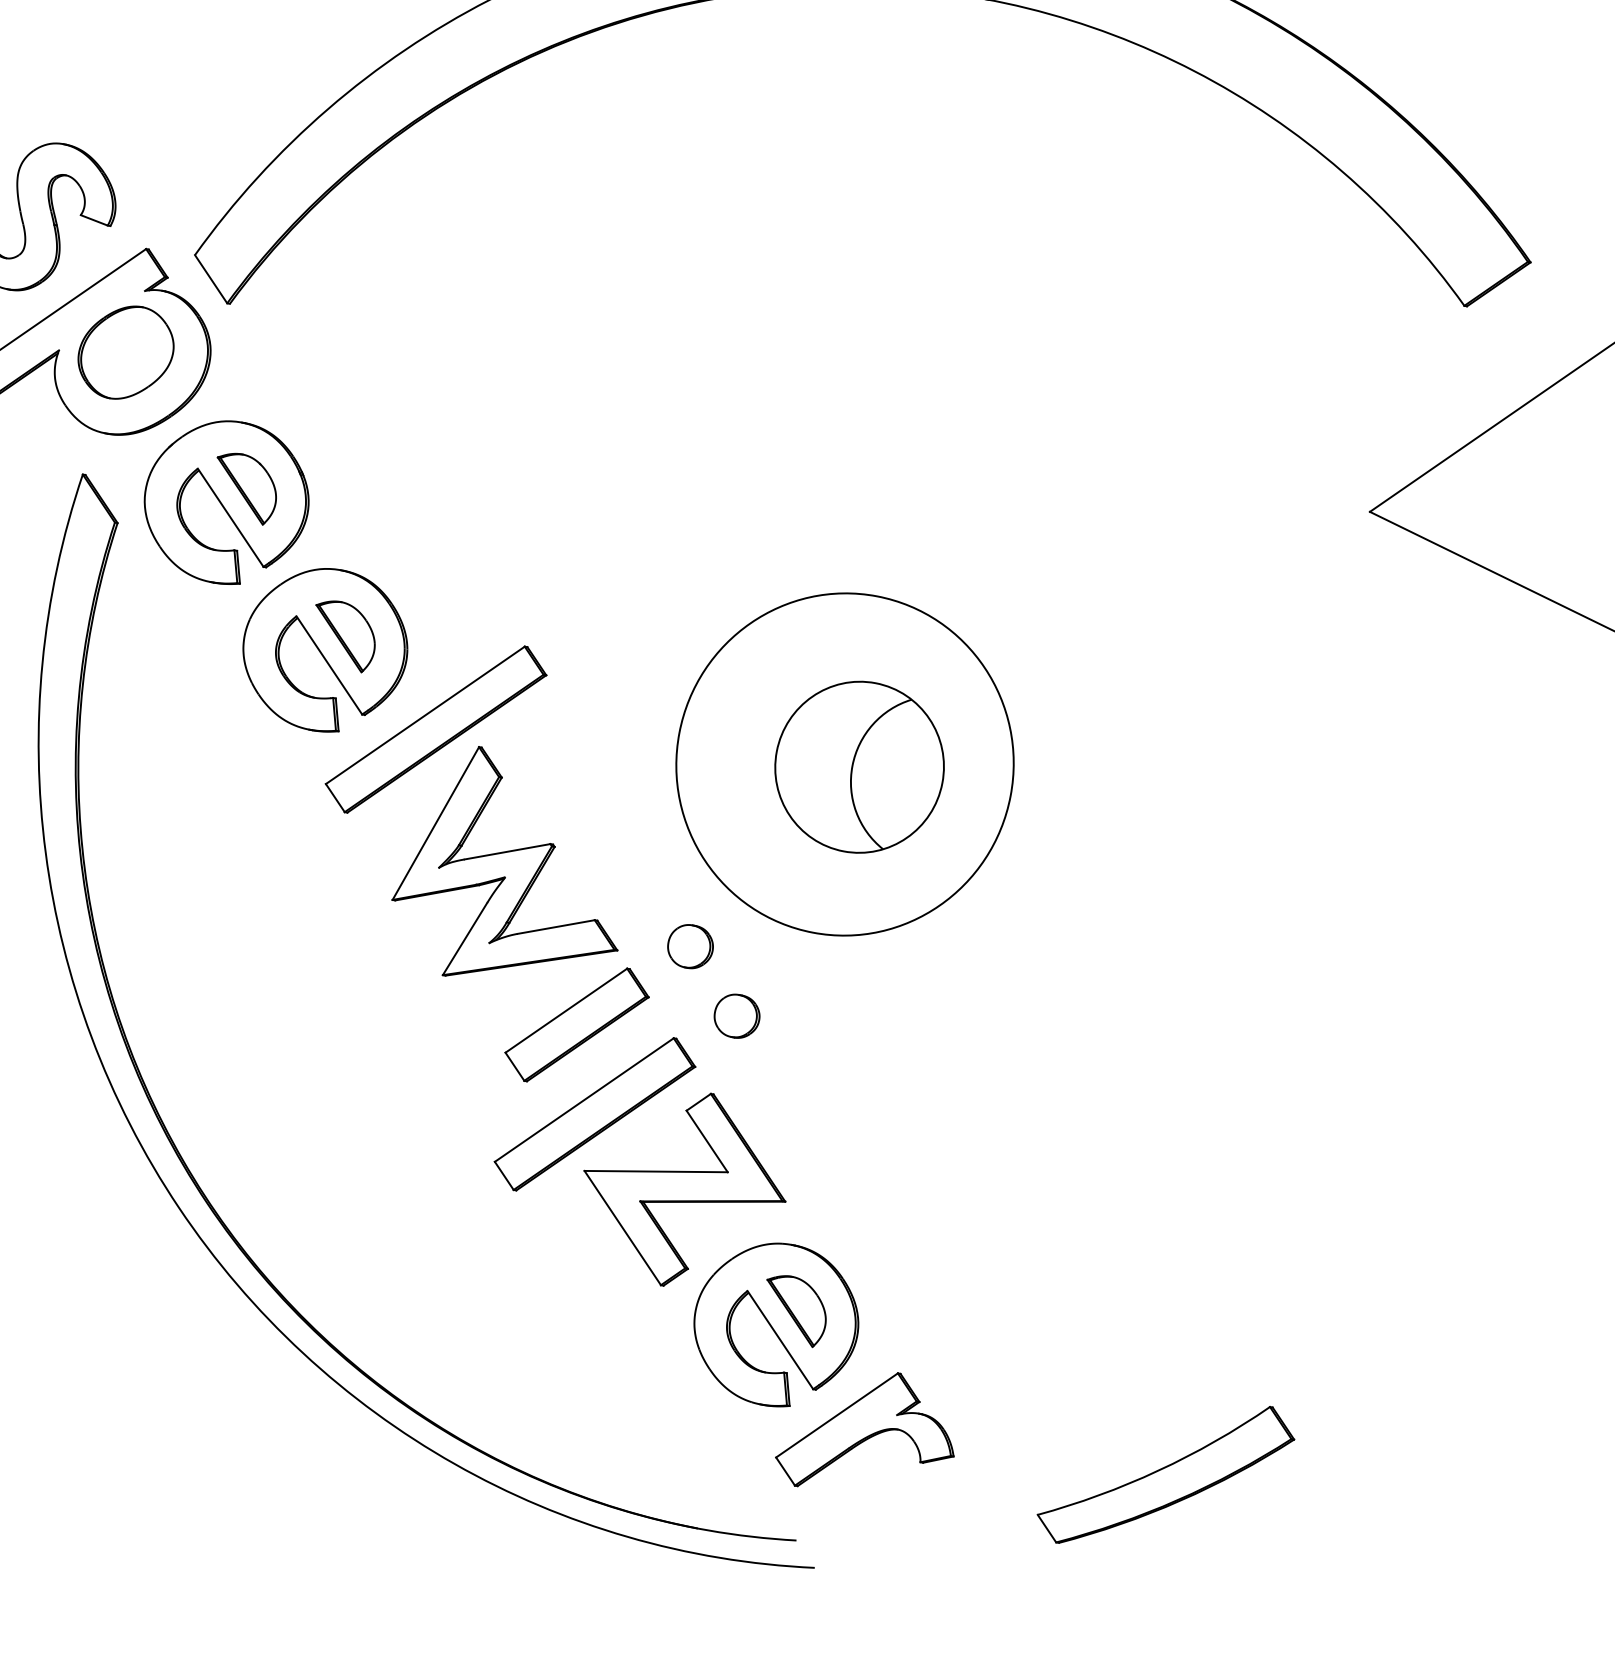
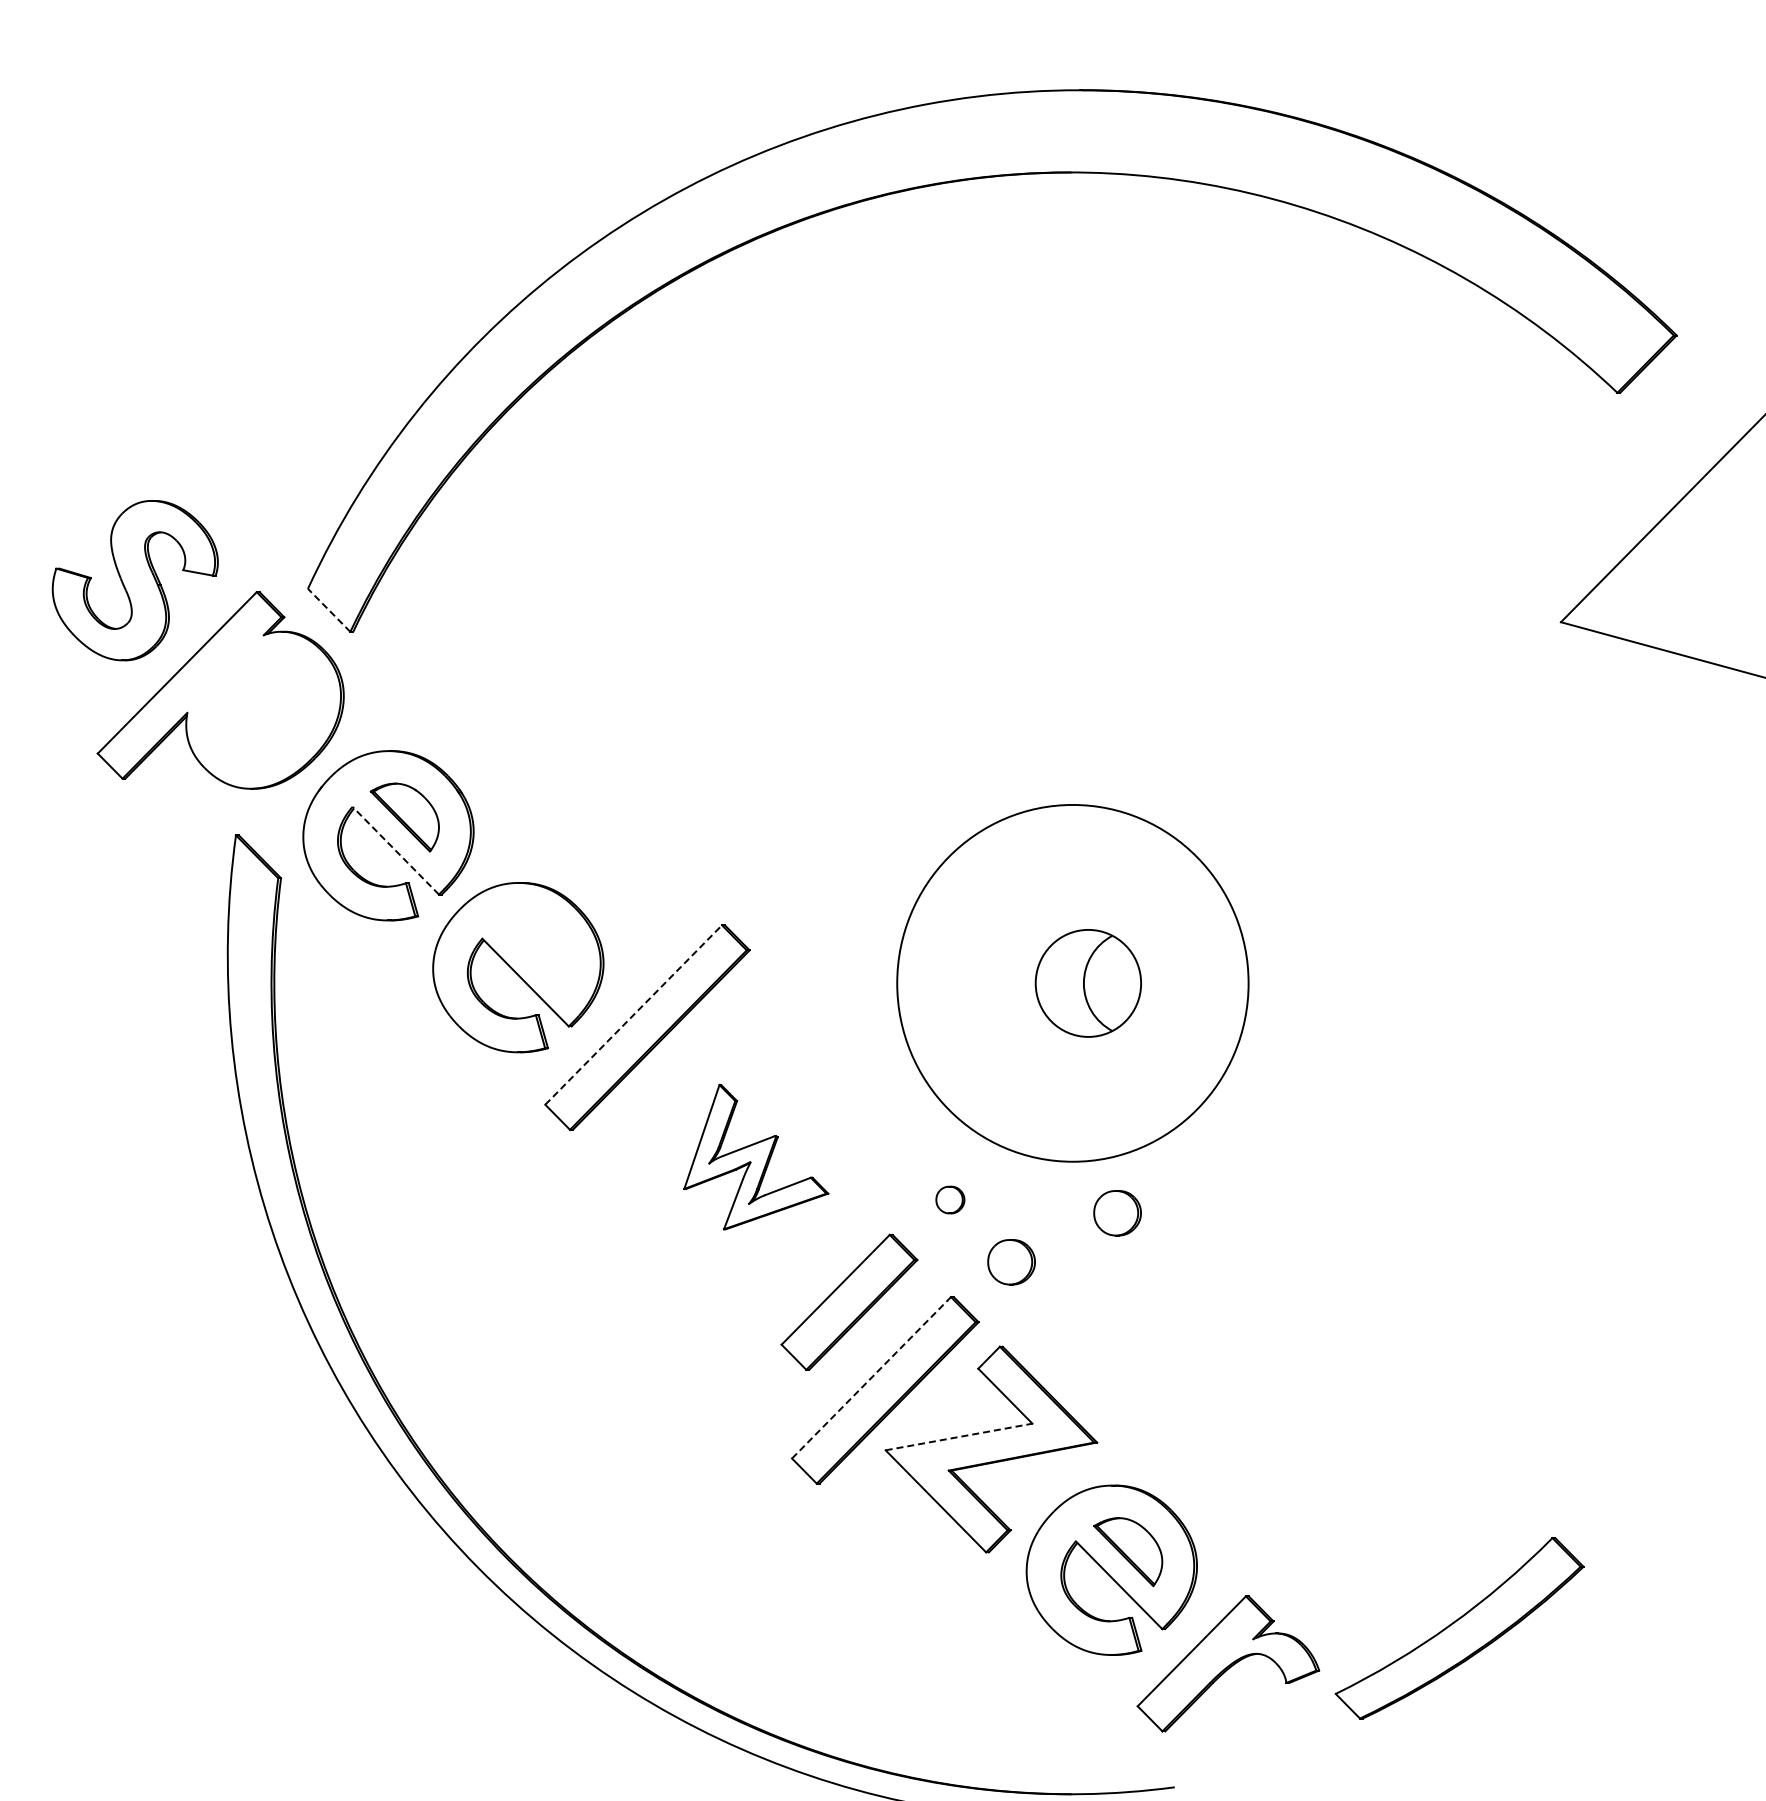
line: (210, 279) -> (328, 610), solid -> dashed
part: (126, 352) -> (256, 701), removed
line: (230, 517) -> (395, 850), solid -> dashed
part: (343, 635) -> (534, 949), removed
line: (425, 715) -> (633, 1015), solid -> dashed
part: (859, 767) -> (1088, 983), size x0.6
part: (515, 870) -> (756, 1156), size x0.6
part: (690, 946) -> (950, 1199), size x0.6
part: (845, 989) -> (1117, 1213), added
line: (584, 1099) -> (871, 1377), solid -> dashed
line: (656, 1172) -> (959, 1437), solid -> dashed
part: (1166, 1475) -> (1459, 1628), moved

